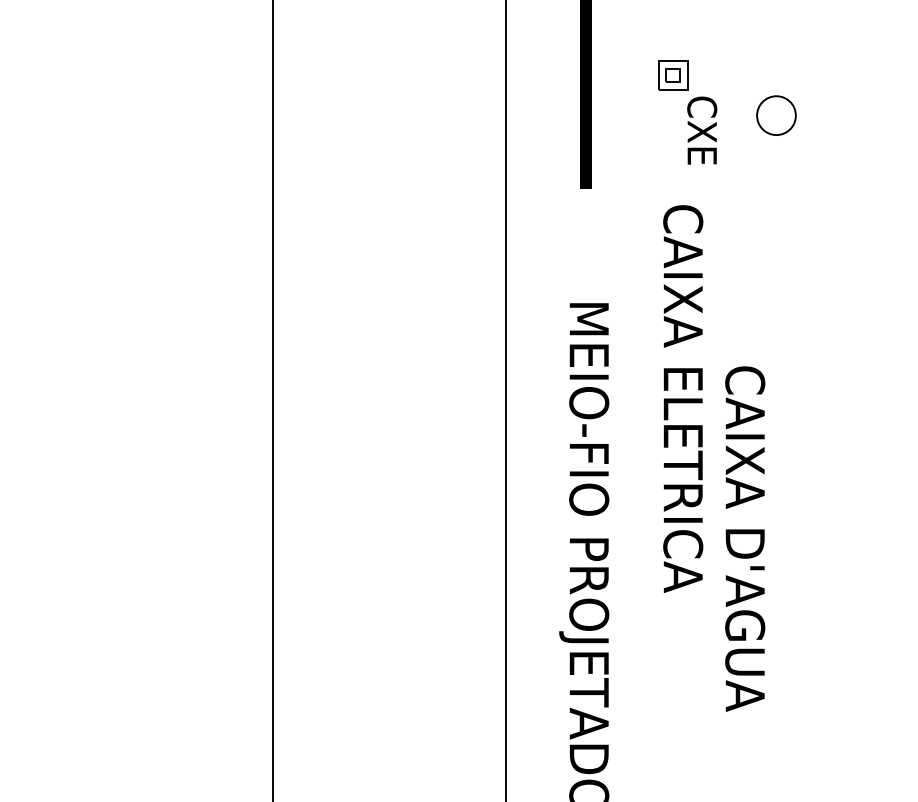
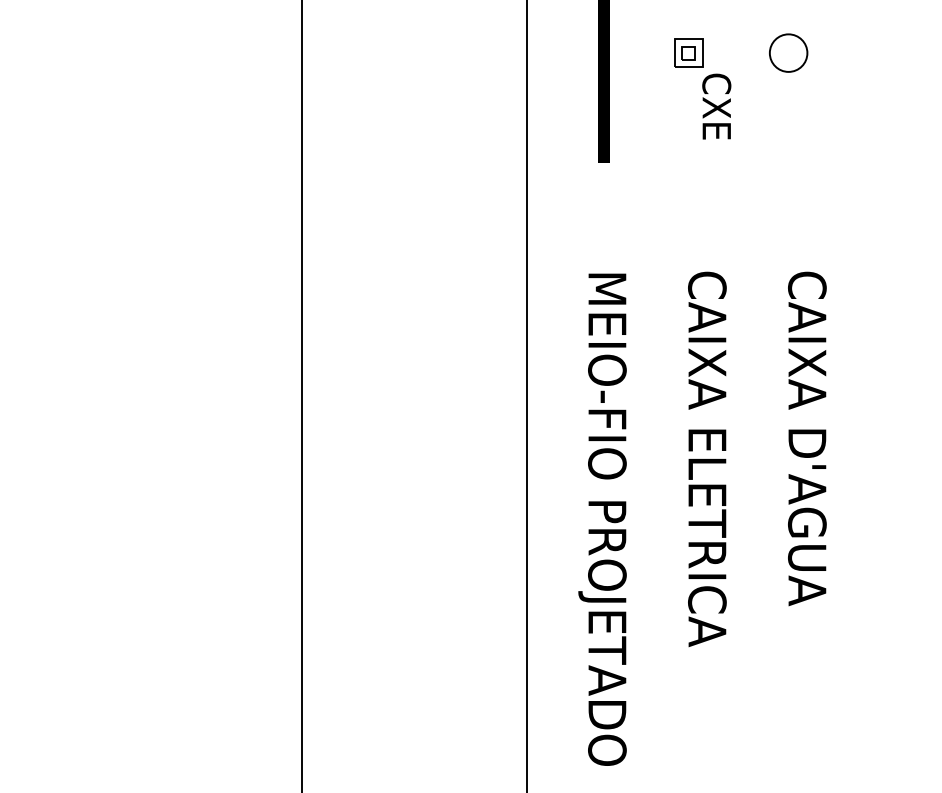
circle: (776, 114) -> (788, 52), moved
text: (683, 398) -> (707, 458), moved
text: (745, 538) -> (807, 438), moved

